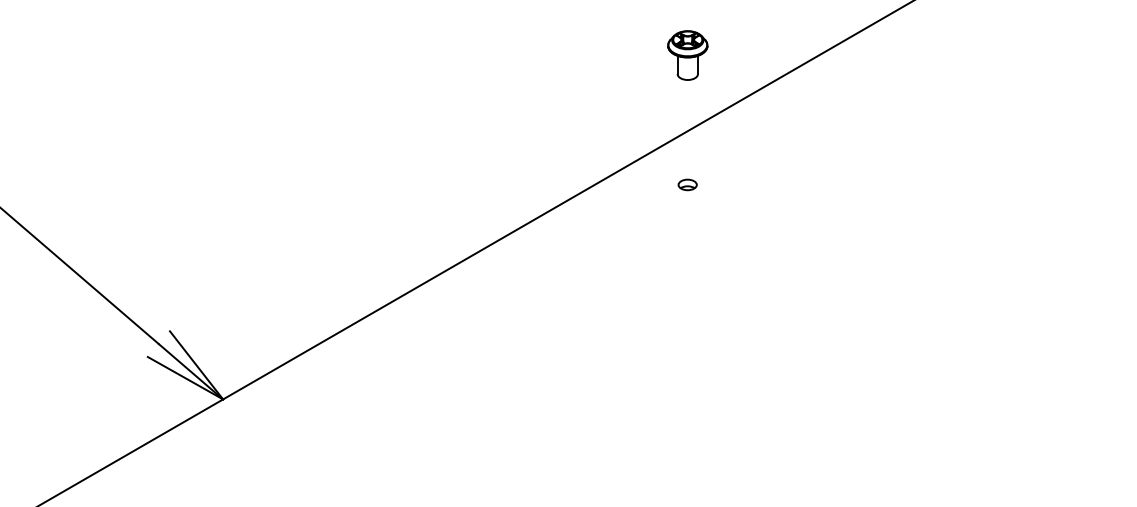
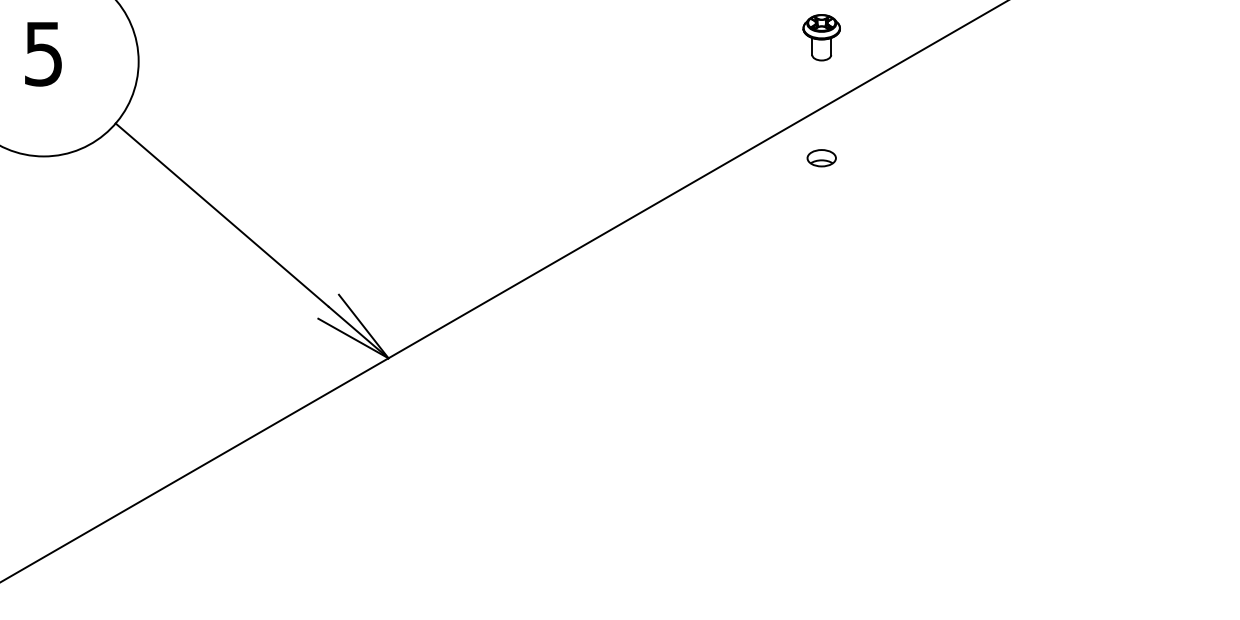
part: (687, 185) -> (821, 158), size x1.67

